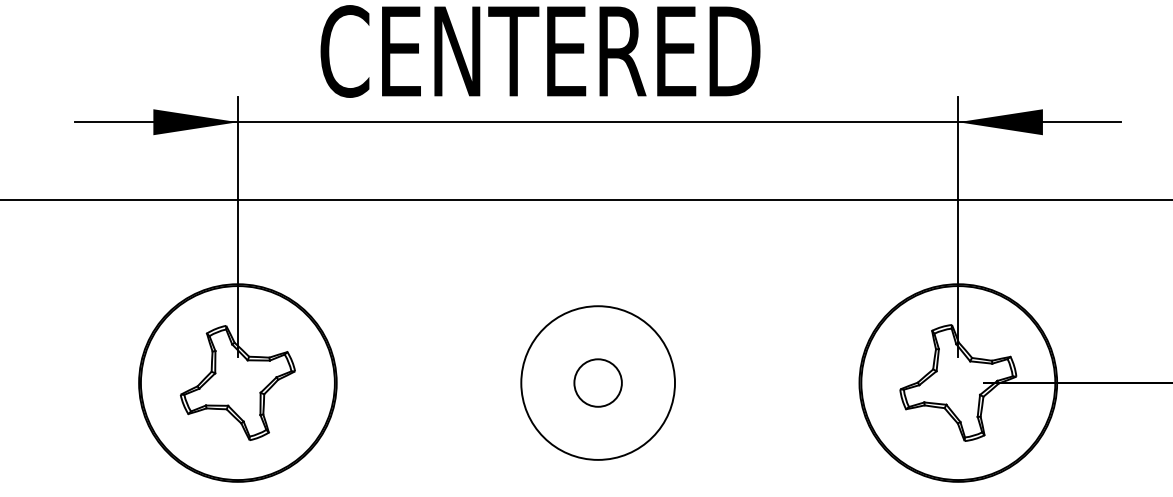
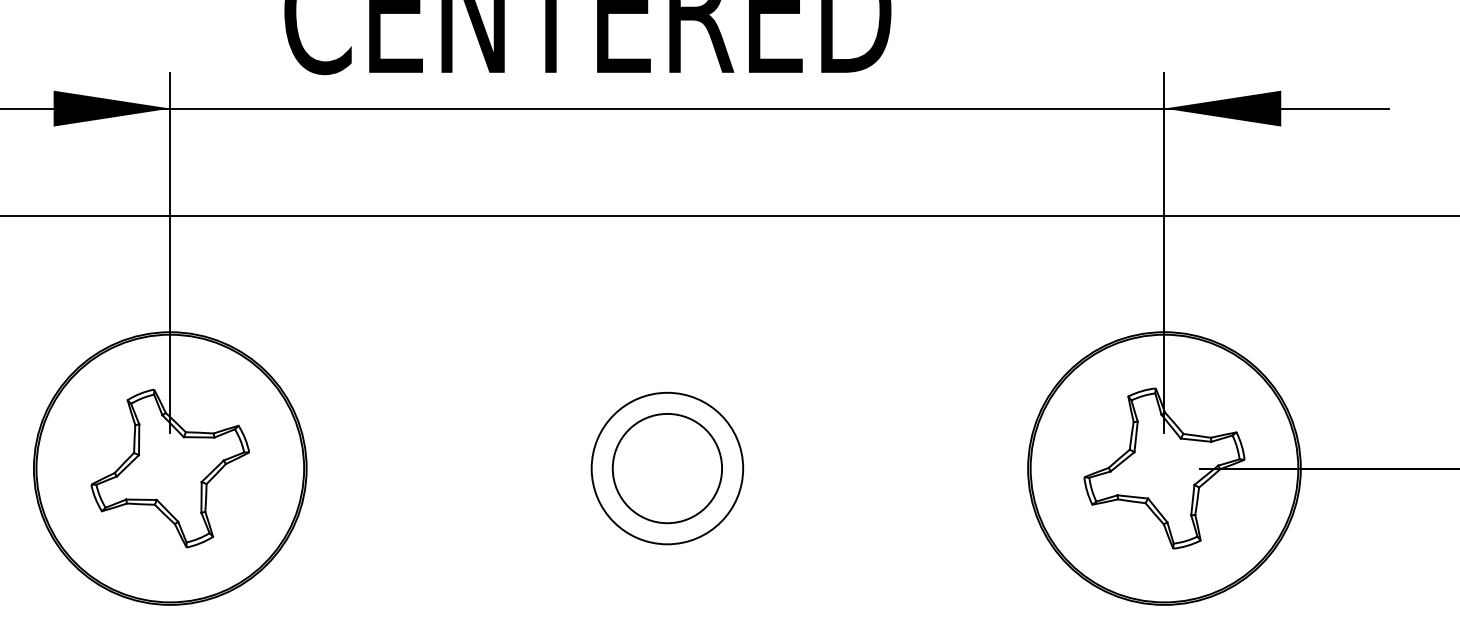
circle: (597, 382) -> (666, 467), size x1.67
circle: (598, 382) -> (667, 467), size x0.71

